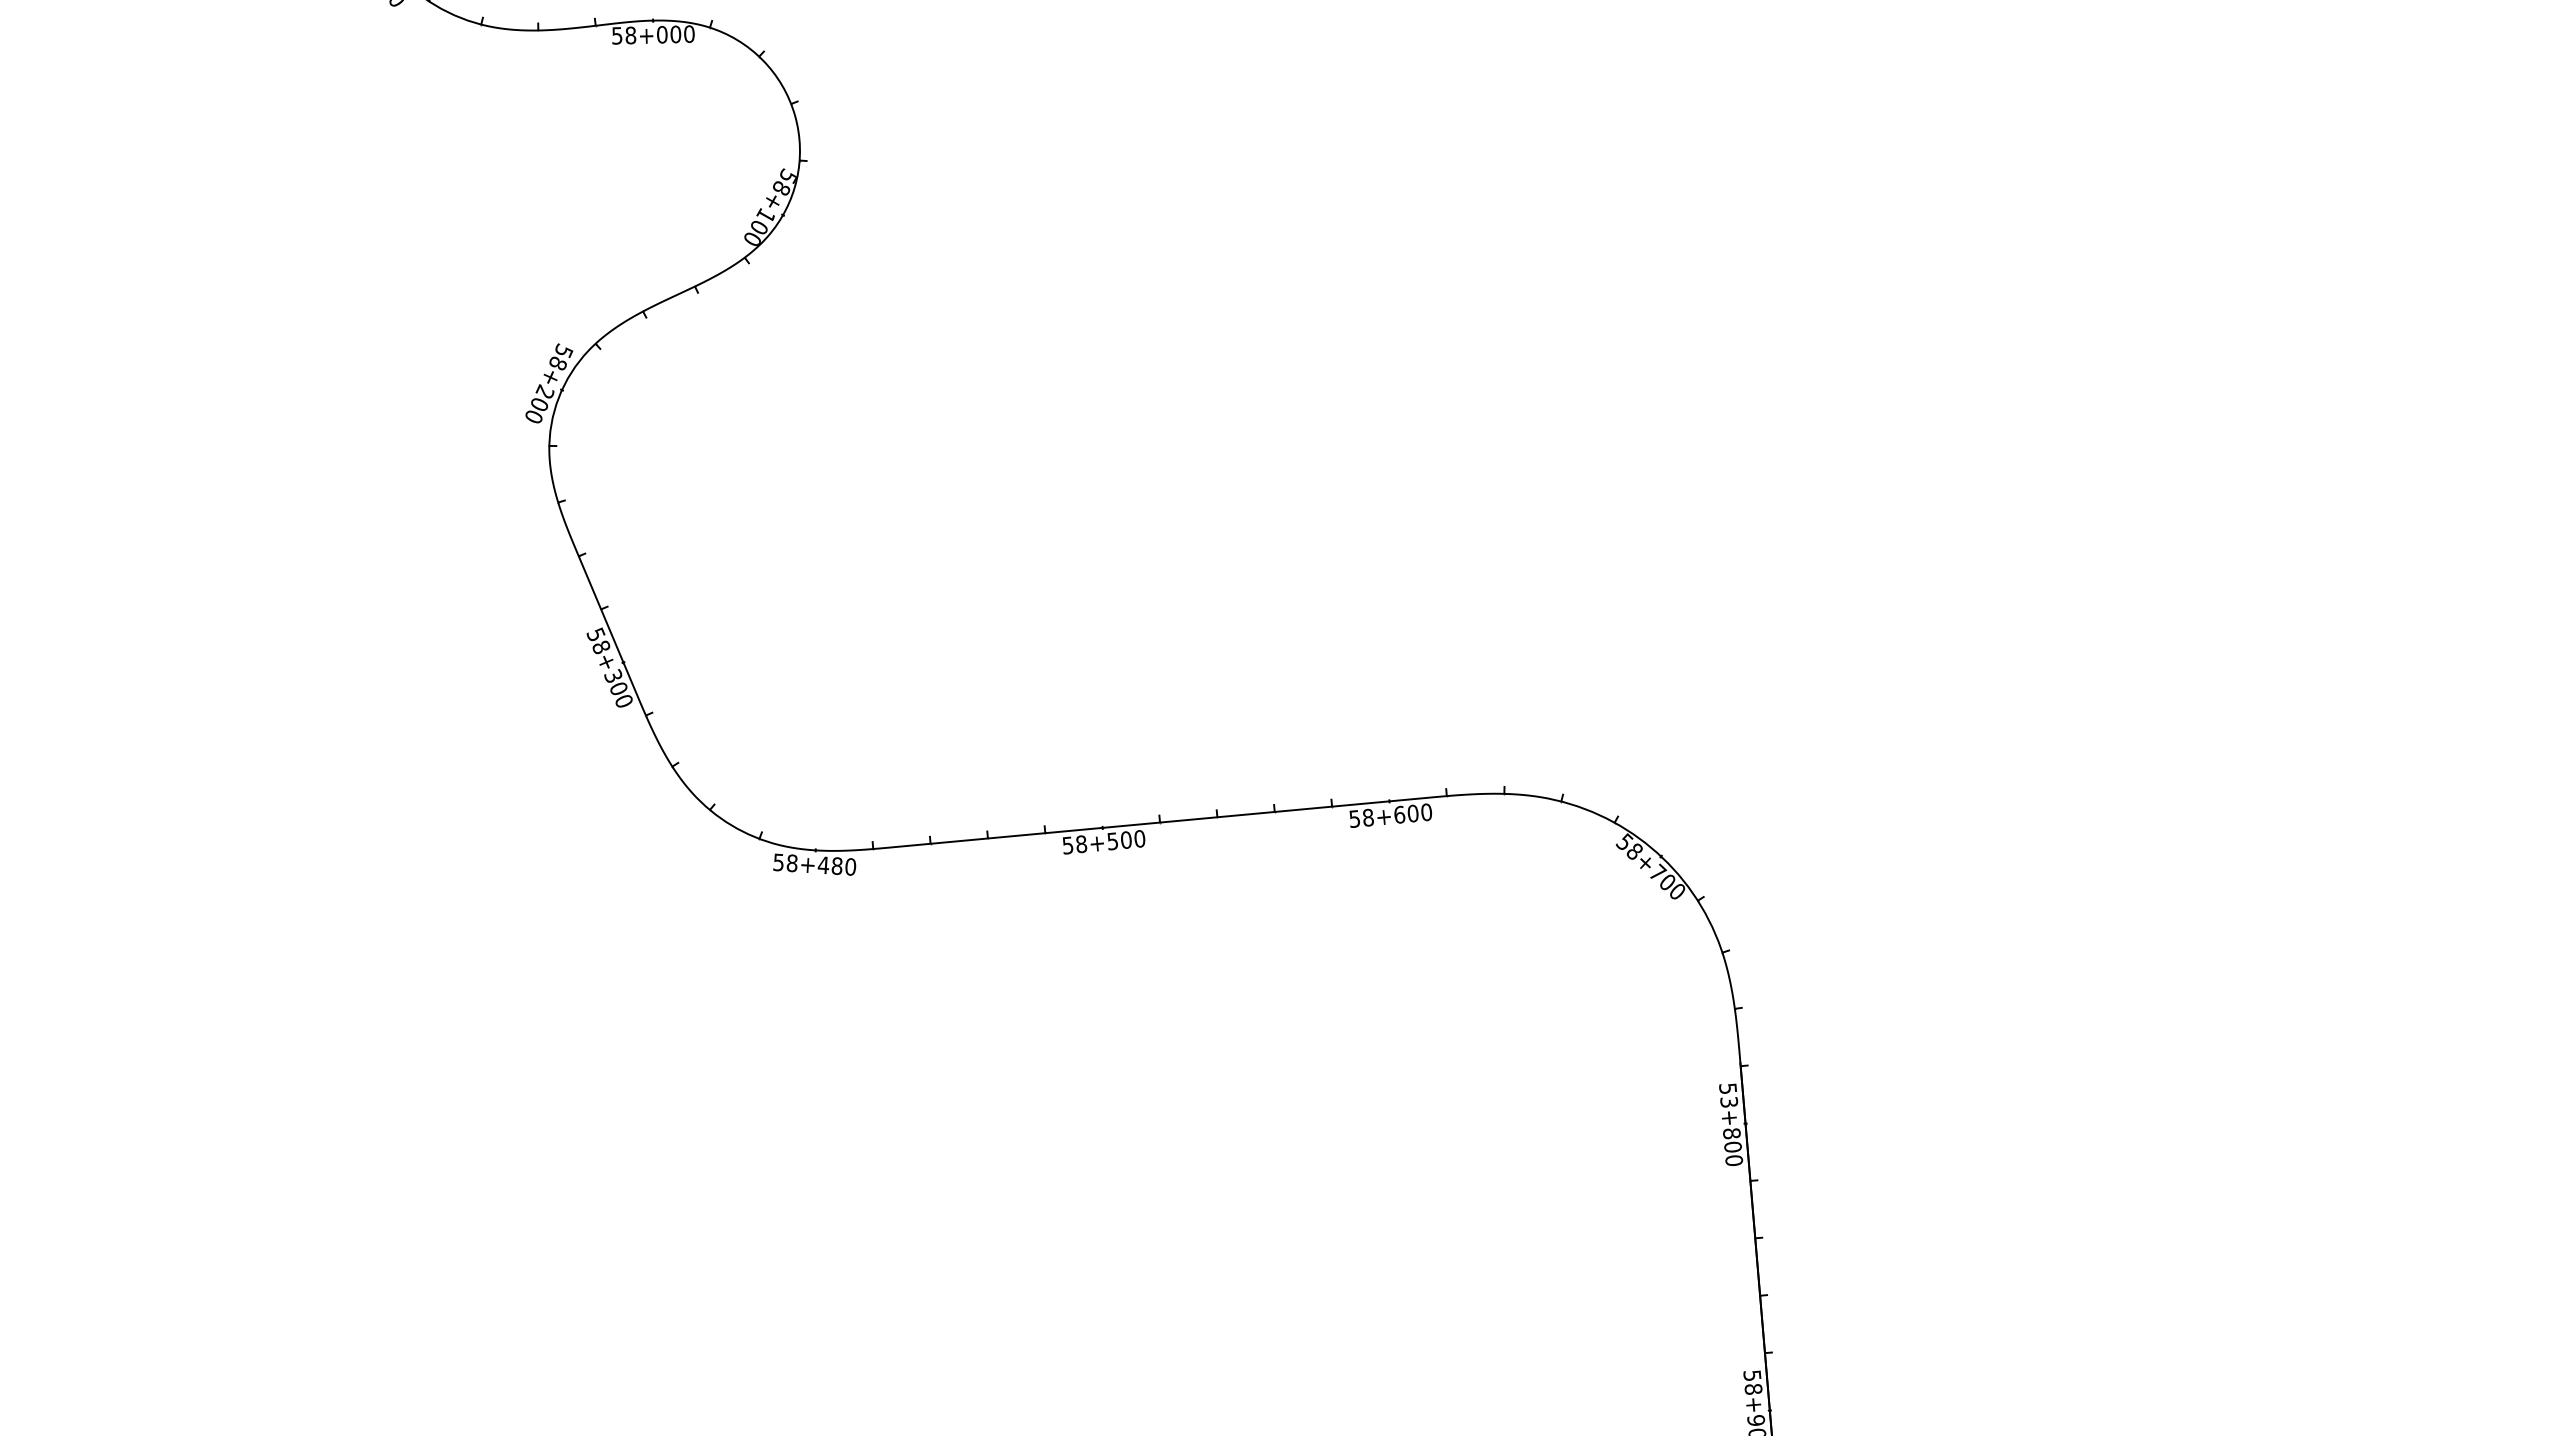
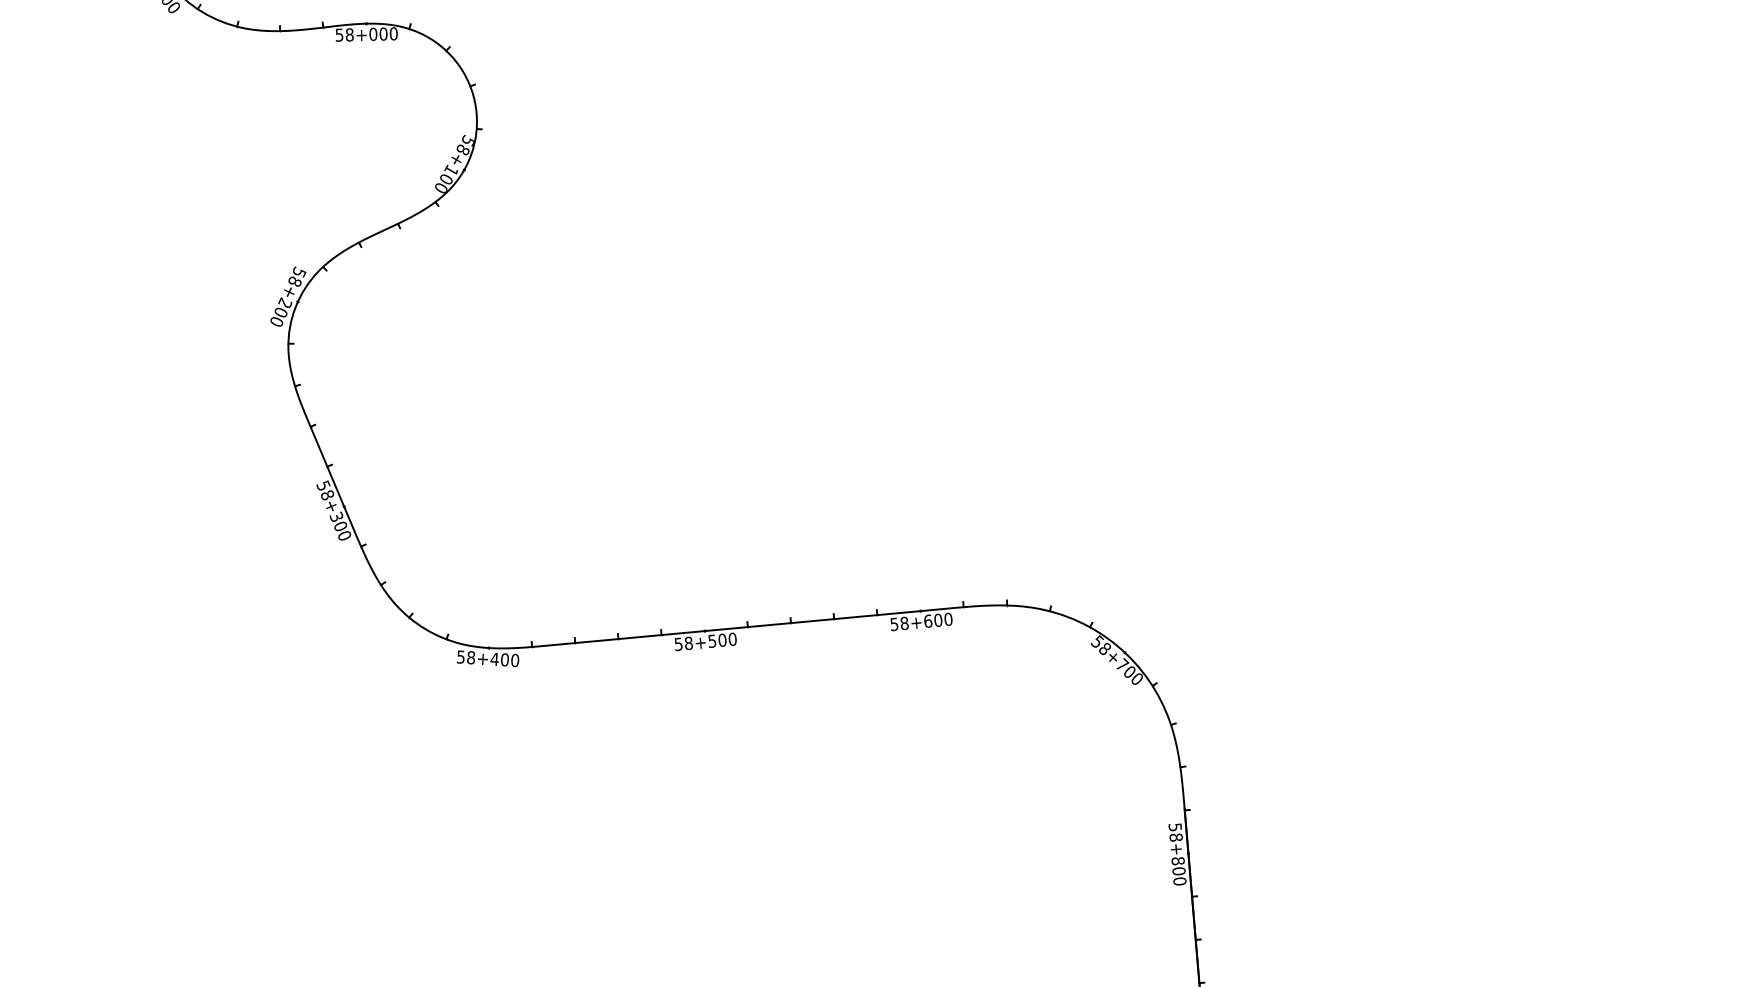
text: (836, 865) -> (504, 659), 58+480 -> 58+400
text: (1728, 1102) -> (1175, 837), 53+800 -> 58+800

